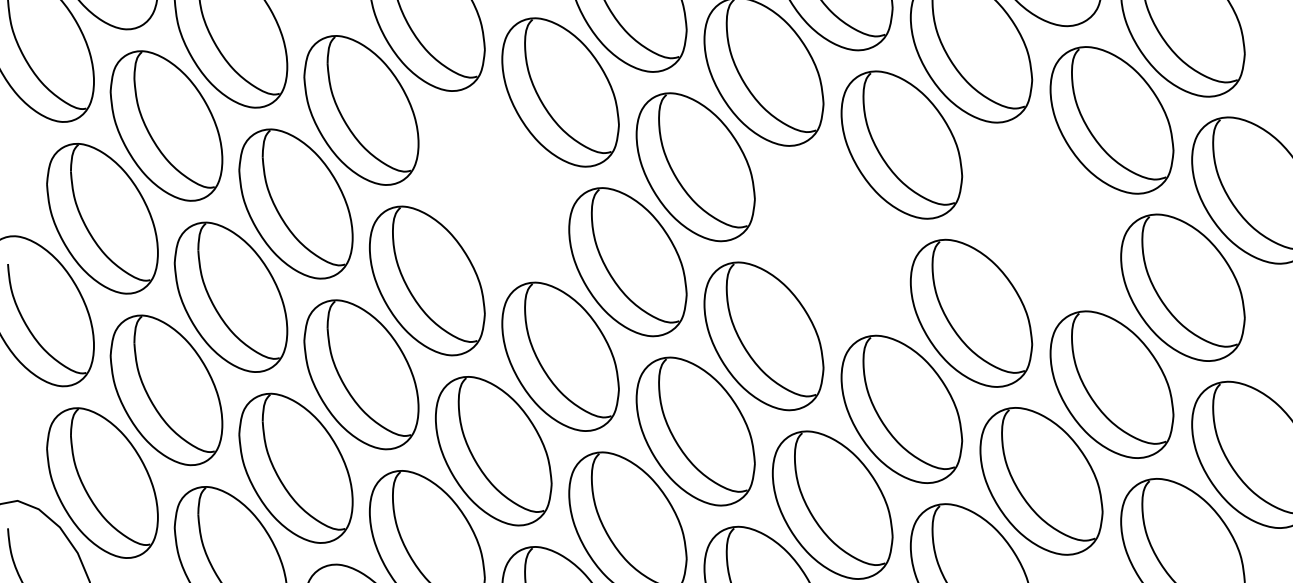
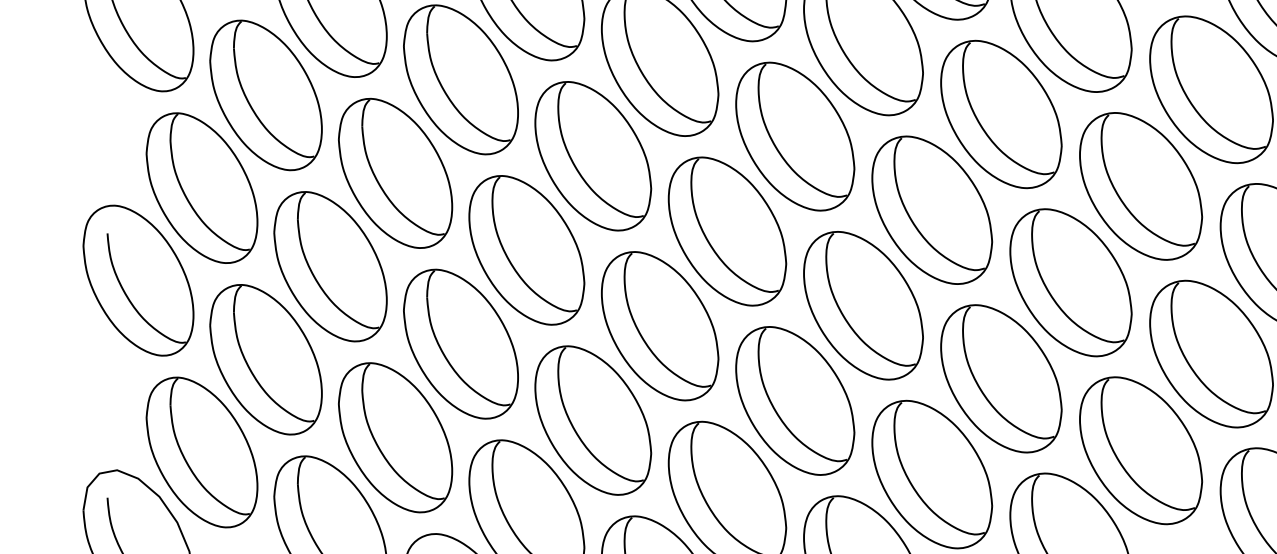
part: (493, 186) -> (593, 155), added
part: (1041, 216) -> (1141, 185), added
part: (832, 240) -> (932, 209), added

